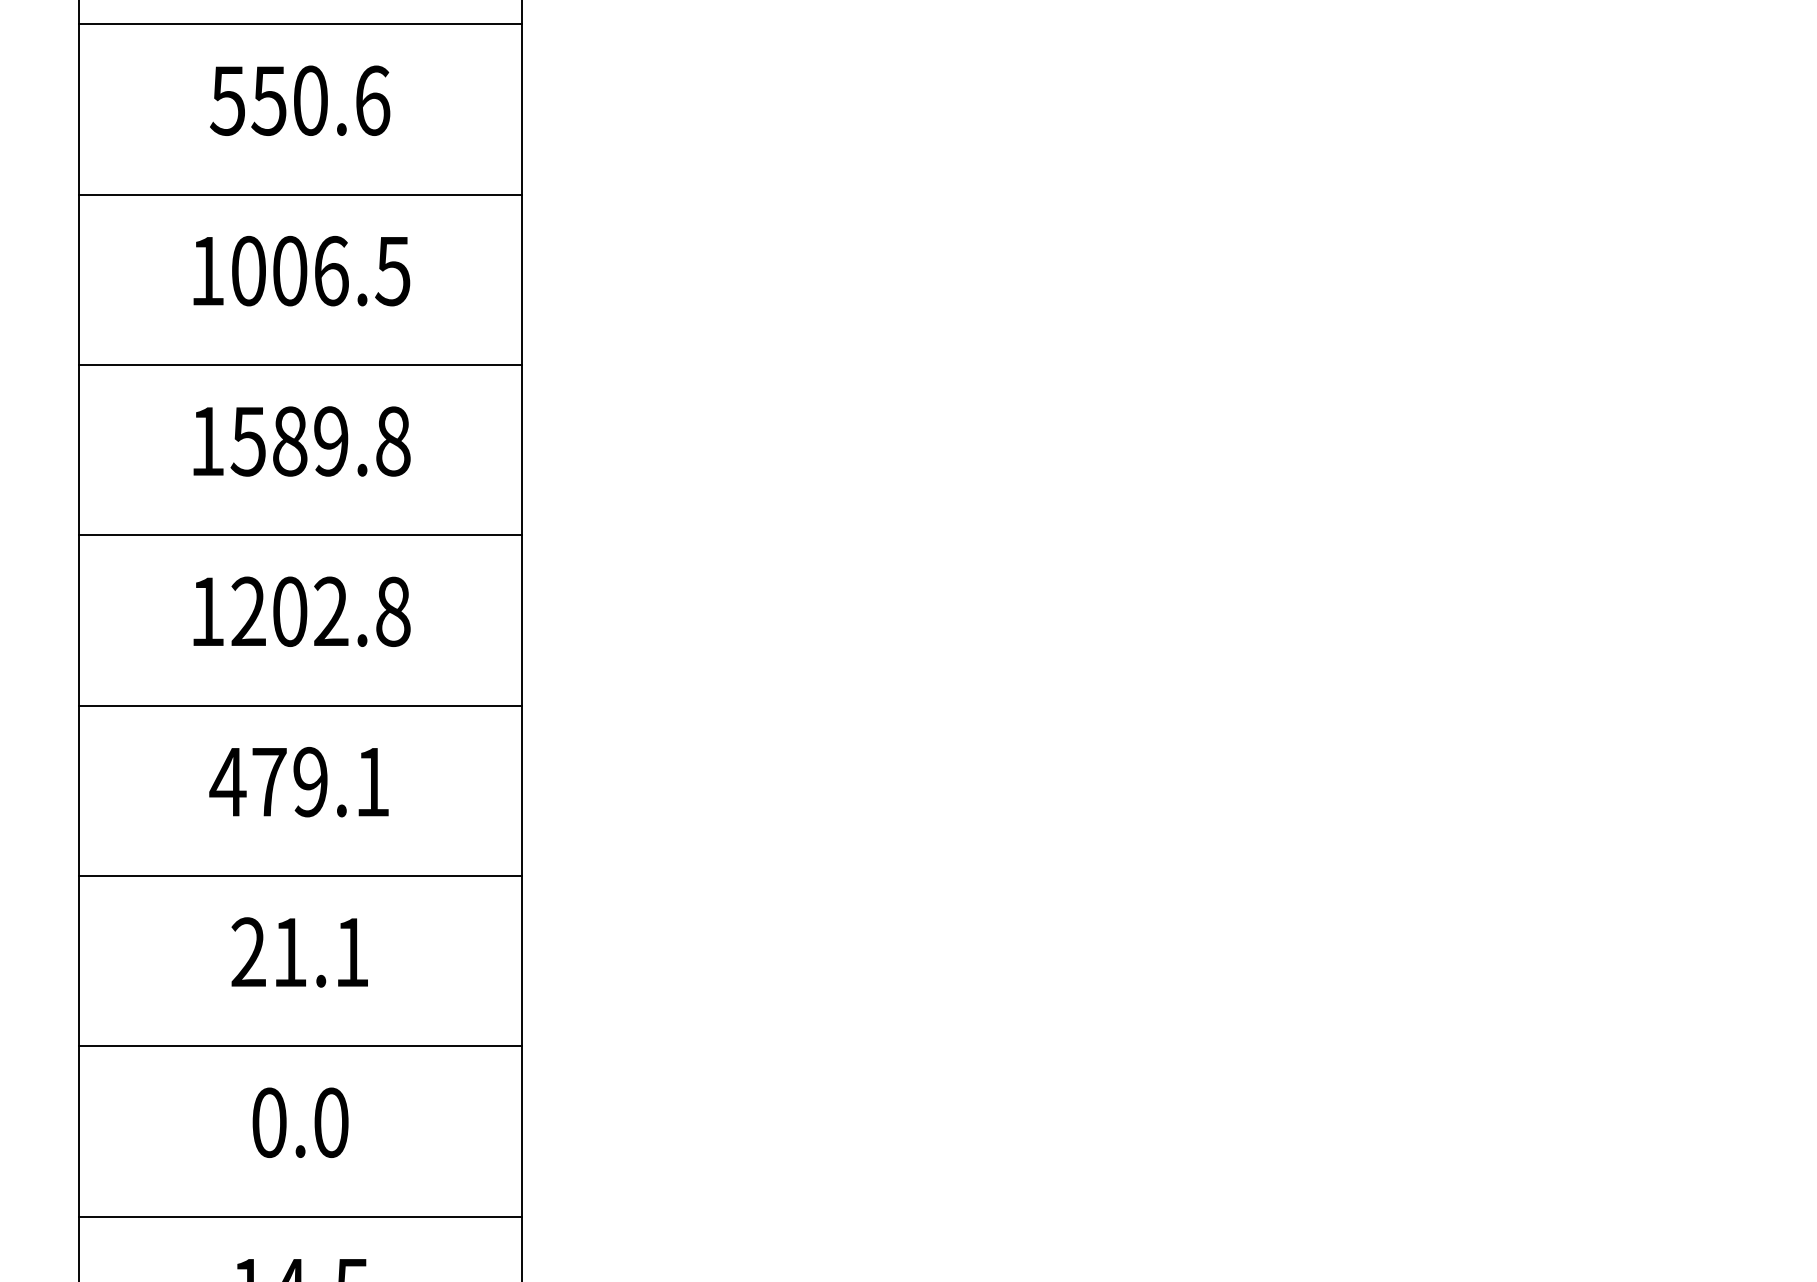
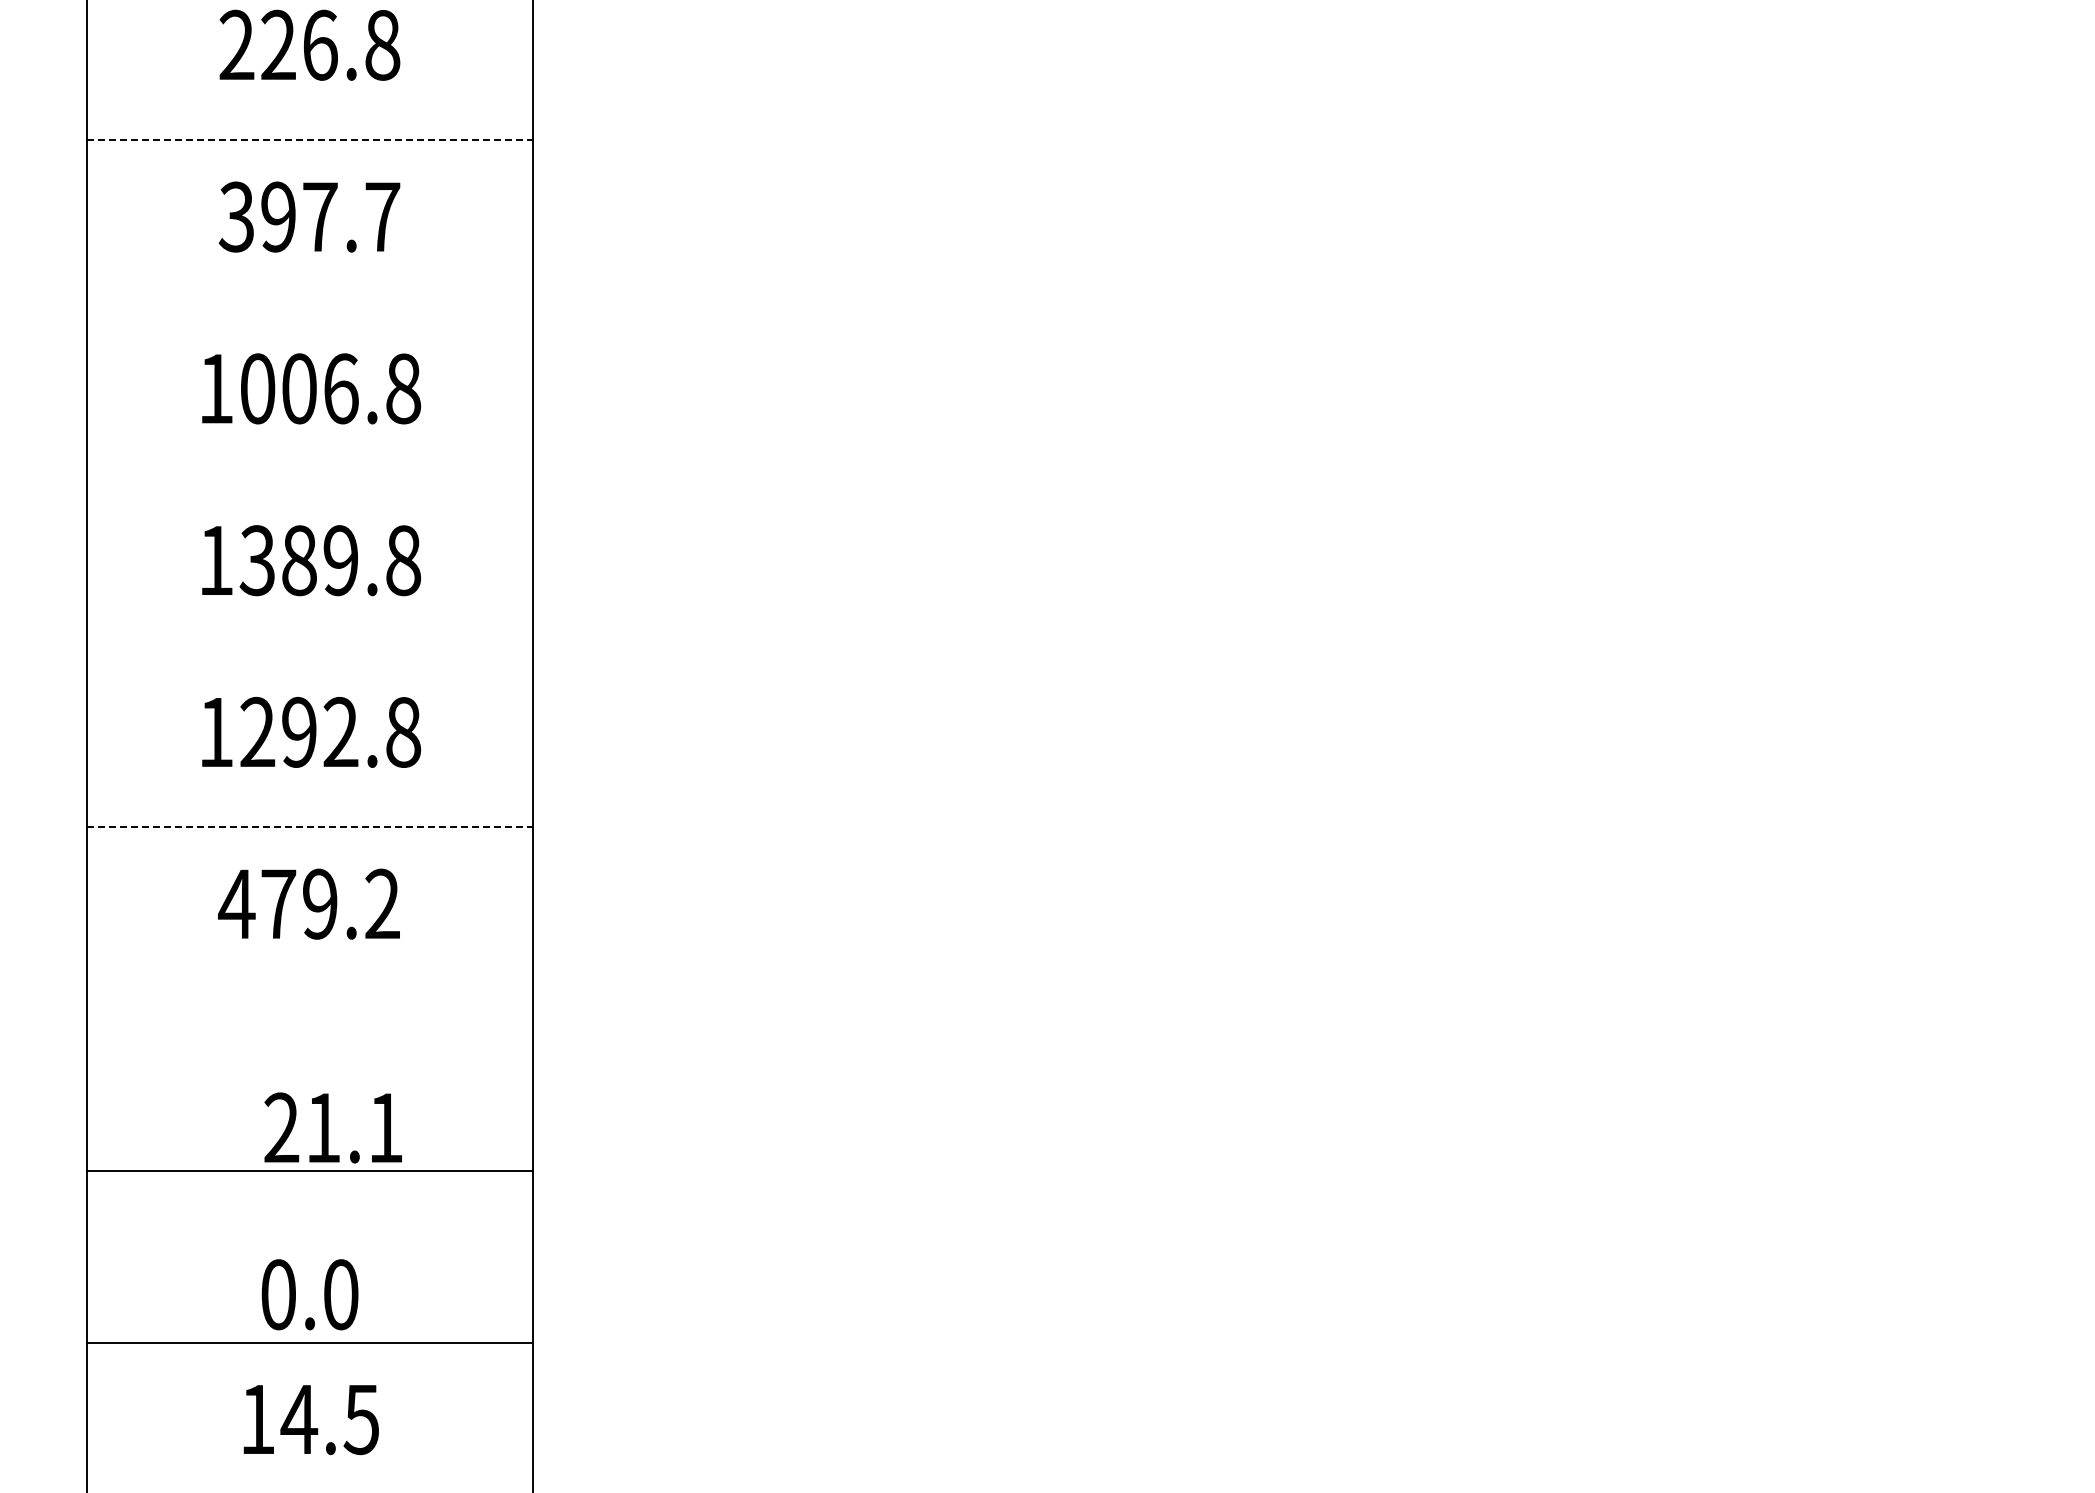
line: (301, 24) -> (310, 140), solid -> dashed
text: (300, 100) -> (309, 216), 550.6 -> 397.7
line: (300, 194) -> (309, 311), removed
text: (393, 270) -> (403, 388), 1006.5 -> 1006.8
line: (300, 364) -> (309, 483), removed
text: (247, 441) -> (256, 560), 1589.8 -> 1389.8
line: (300, 535) -> (309, 655), removed
text: (290, 610) -> (299, 731), 1202.8 -> 1292.8
line: (301, 706) -> (310, 827), solid -> dashed
text: (372, 781) -> (382, 903), 479.1 -> 479.2
line: (300, 876) -> (309, 999), removed
text: (299, 951) -> (332, 1127), moved
text: (300, 1122) -> (309, 1294), moved

